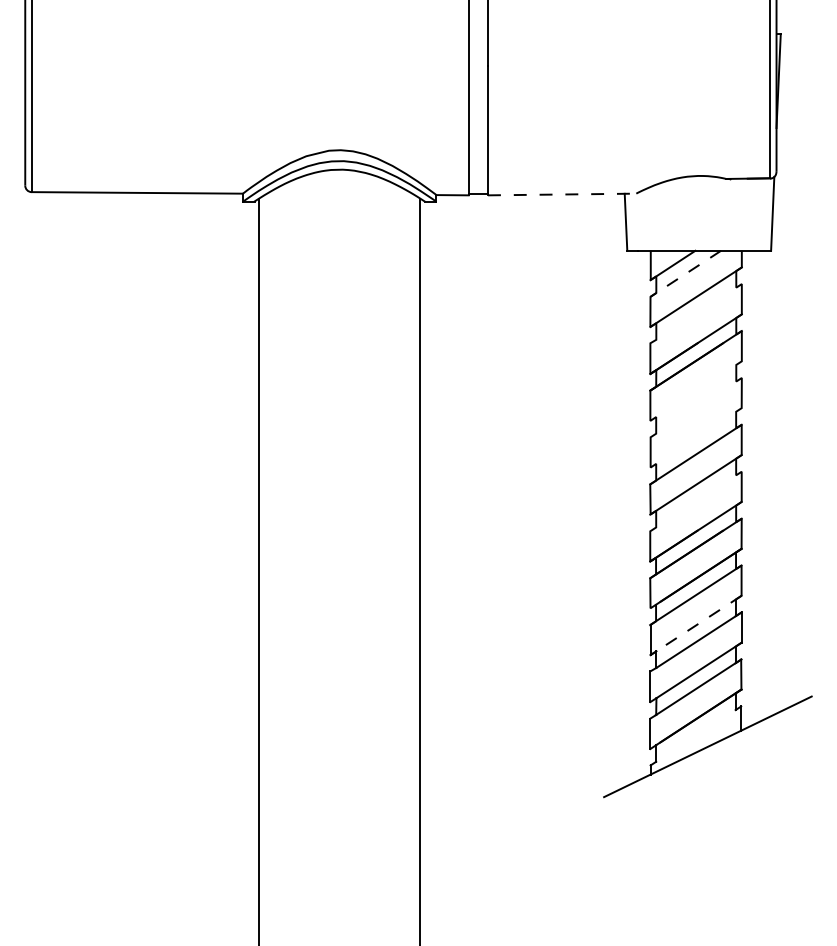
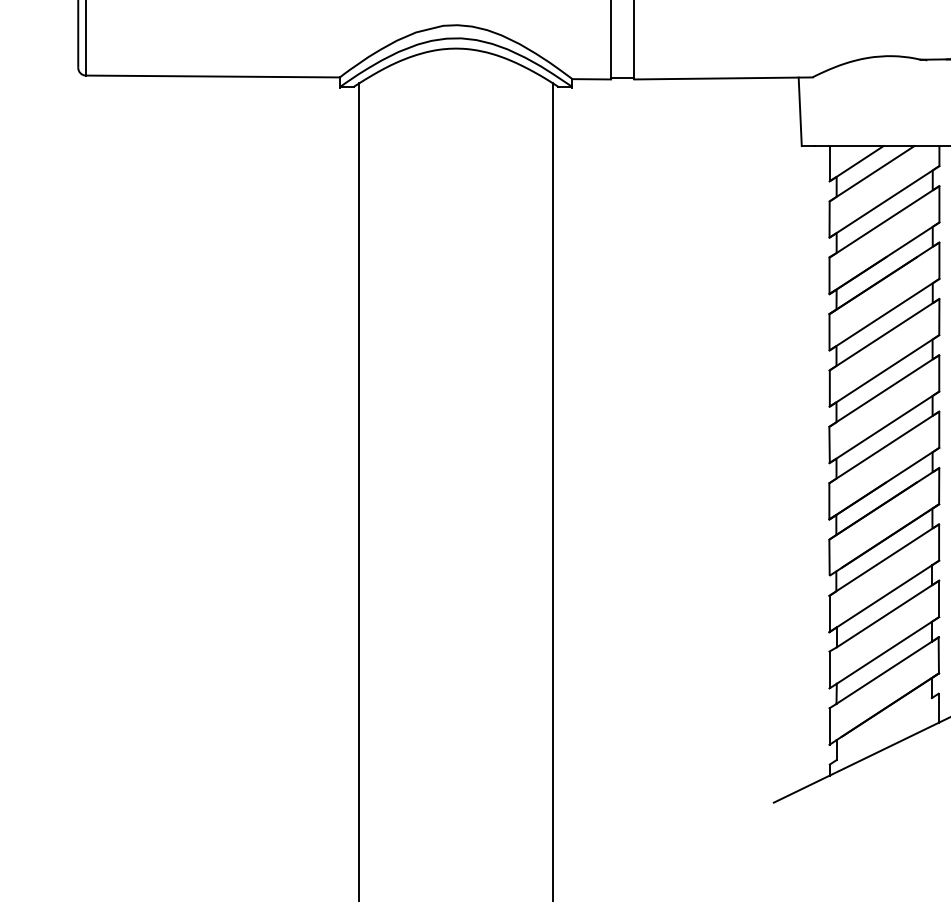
line: (562, 194) -> (723, 78), dashed -> solid
line: (685, 274) -> (871, 174), dashed -> solid
line: (695, 313) -> (883, 221), added
line: (695, 390) -> (883, 313), added
line: (695, 407) -> (883, 334), added
line: (695, 437) -> (883, 370), added
line: (695, 501) -> (883, 447), added
line: (695, 625) -> (883, 596), dashed -> solid

